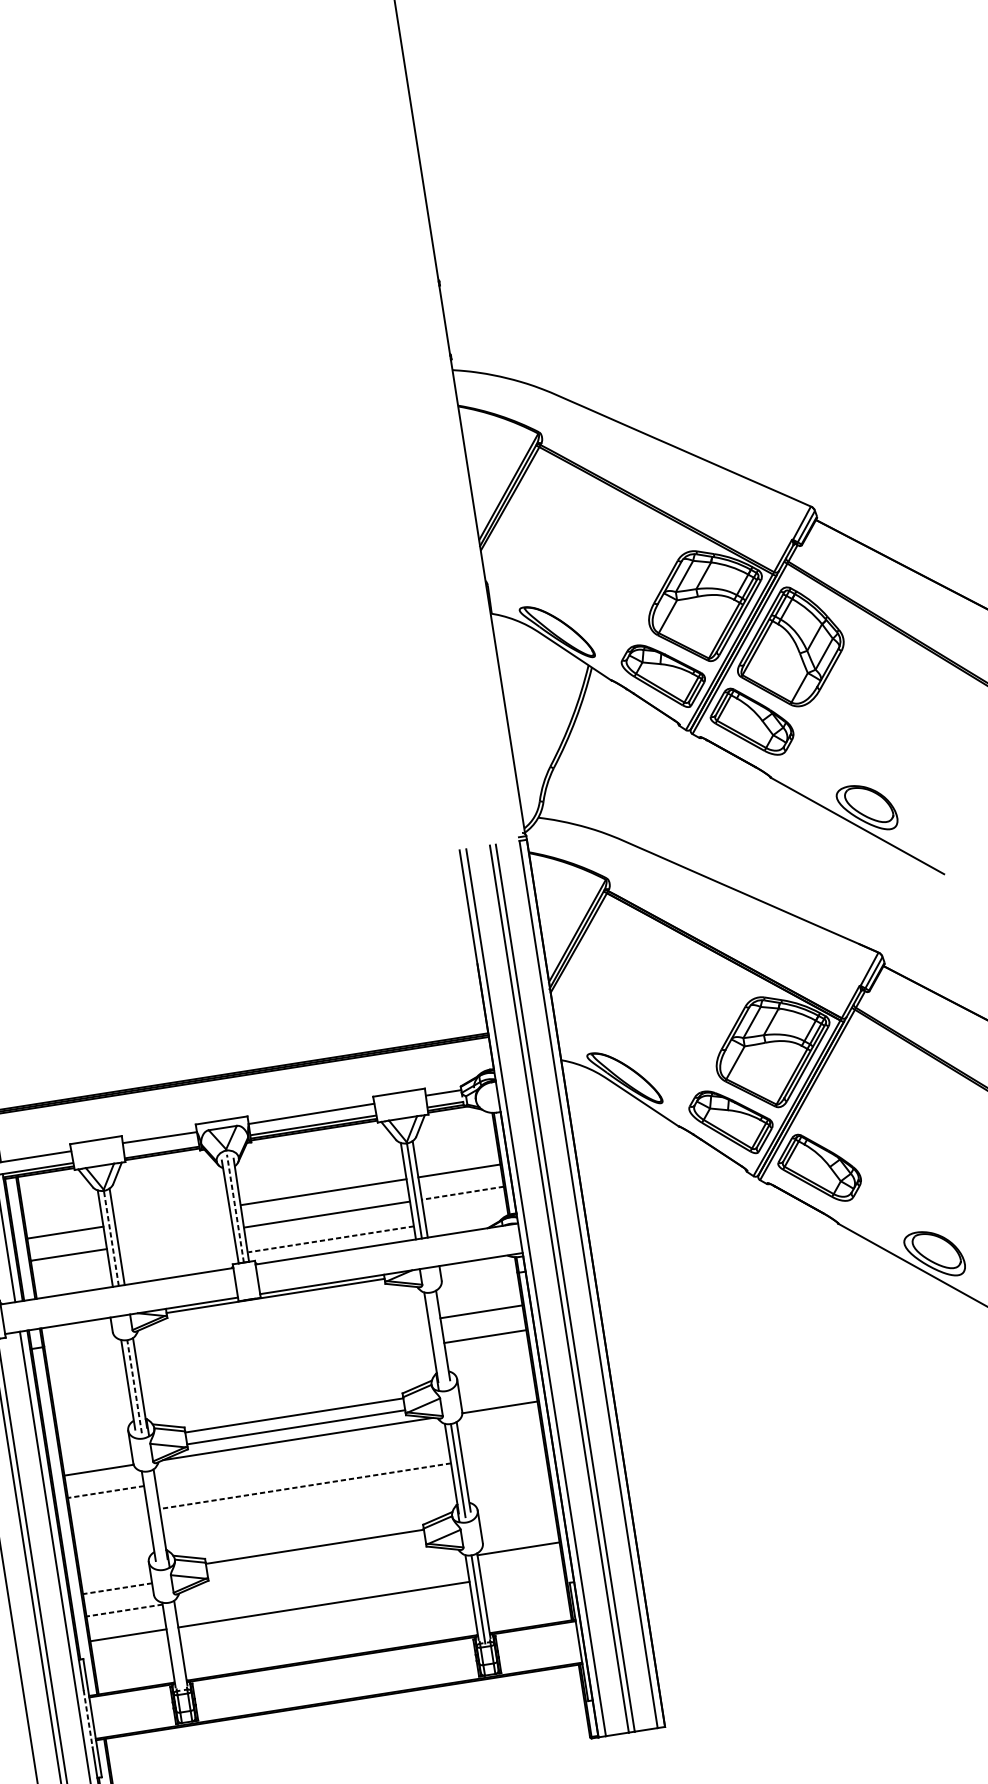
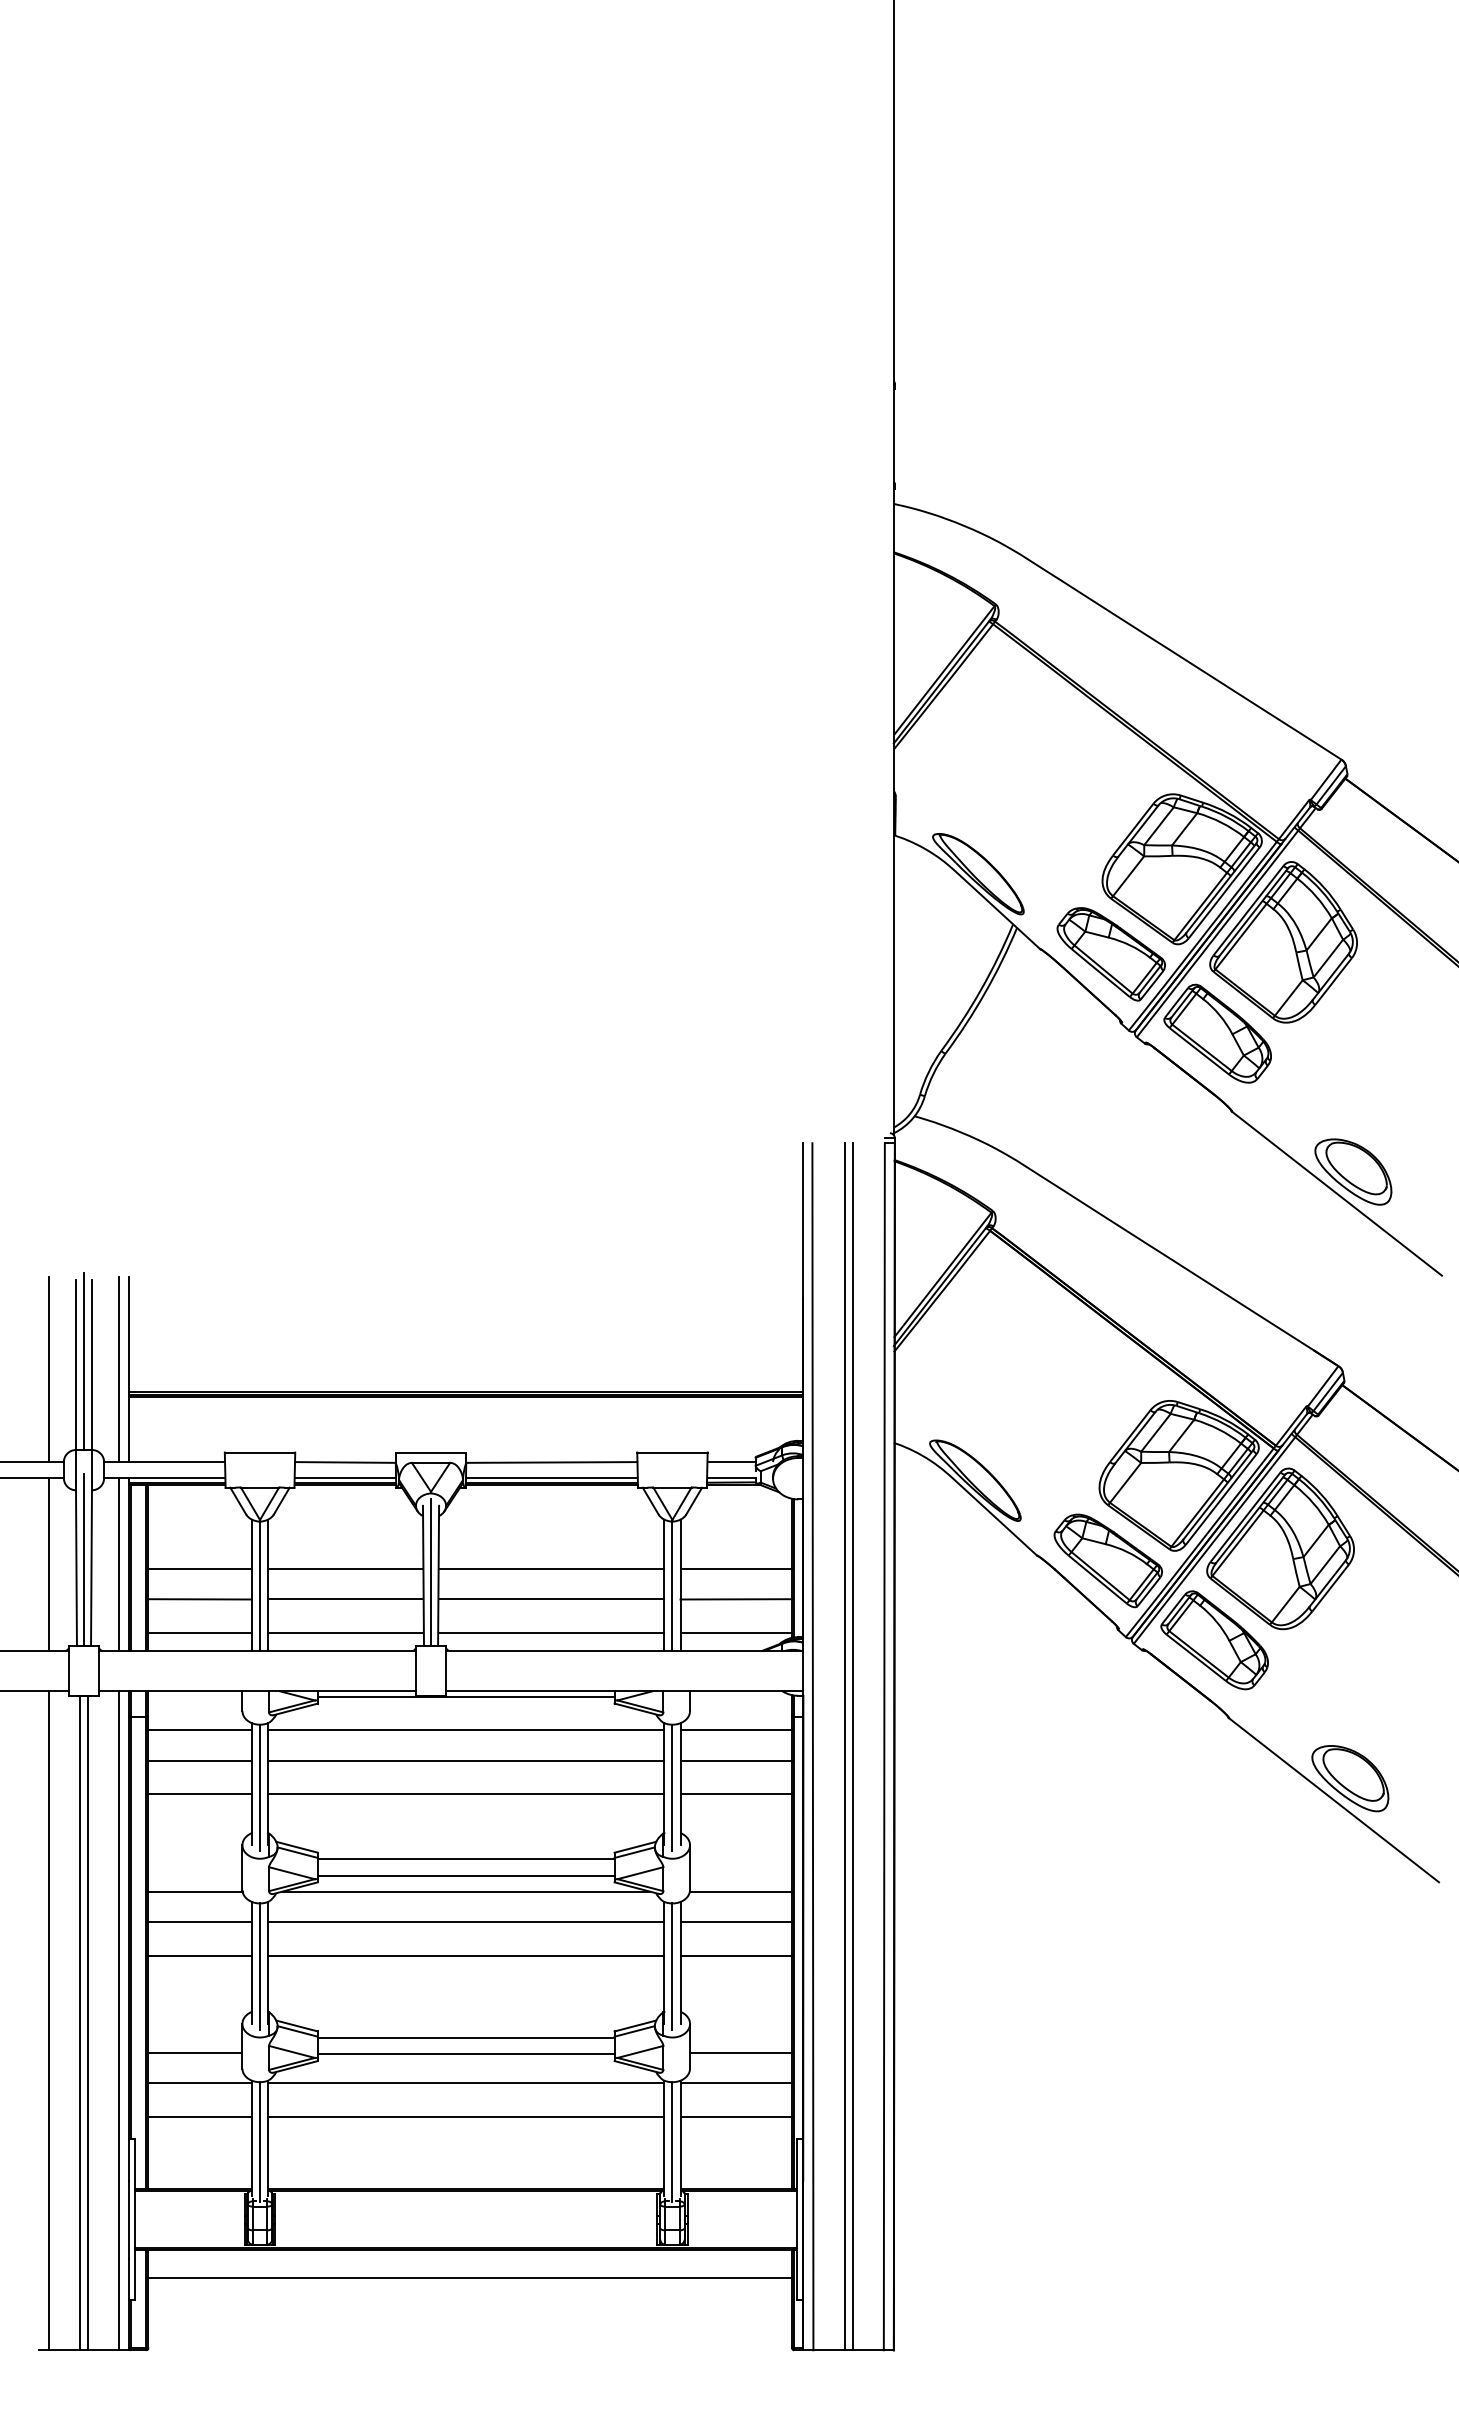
part: (856, 1093) -> (1280, 1548), added
line: (161, 1149) -> (345, 1478), added
line: (463, 1193) -> (736, 1599), dashed -> solid
line: (235, 1208) -> (431, 1572), dashed -> solid
line: (172, 1216) -> (345, 1569), added
line: (466, 1218) -> (736, 1633), added
line: (111, 1238) -> (260, 1586), dashed -> solid
line: (175, 1238) -> (345, 1599), added
line: (330, 1239) -> (551, 1633), dashed -> solid
line: (179, 1263) -> (345, 1633), added
line: (72, 1280) -> (199, 1633), added
line: (478, 1289) -> (736, 1730), added
line: (279, 1320) -> (466, 1730), added
line: (437, 1338) -> (672, 1787), added
line: (283, 1342) -> (466, 1760), added
line: (83, 1351) -> (199, 1730), added
line: (287, 1367) -> (466, 1794), added
line: (86, 1373) -> (199, 1760), added
line: (134, 1386) -> (260, 1787), dashed -> solid
line: (90, 1398) -> (199, 1794), added
line: (500, 1430) -> (736, 1922), added
line: (503, 1454) -> (736, 1955), added
line: (301, 1461) -> (466, 1922), added
line: (304, 1486) -> (465, 1955), dashed -> solid
line: (106, 1492) -> (200, 1922), dashed -> solid
line: (109, 1516) -> (199, 1955), added
line: (155, 1517) -> (260, 1966), added
line: (518, 1525) -> (741, 2052), added
line: (316, 1558) -> (465, 2054), added
line: (522, 1573) -> (736, 2116), added
line: (320, 1580) -> (466, 2083), added
line: (116, 1588) -> (194, 2052), dashed -> solid
line: (124, 1610) -> (200, 2083), dashed -> solid
line: (175, 1647) -> (260, 2142), added
line: (88, 1718) -> (129, 2219), dashed -> solid
line: (345, 1722) -> (470, 2278), added

